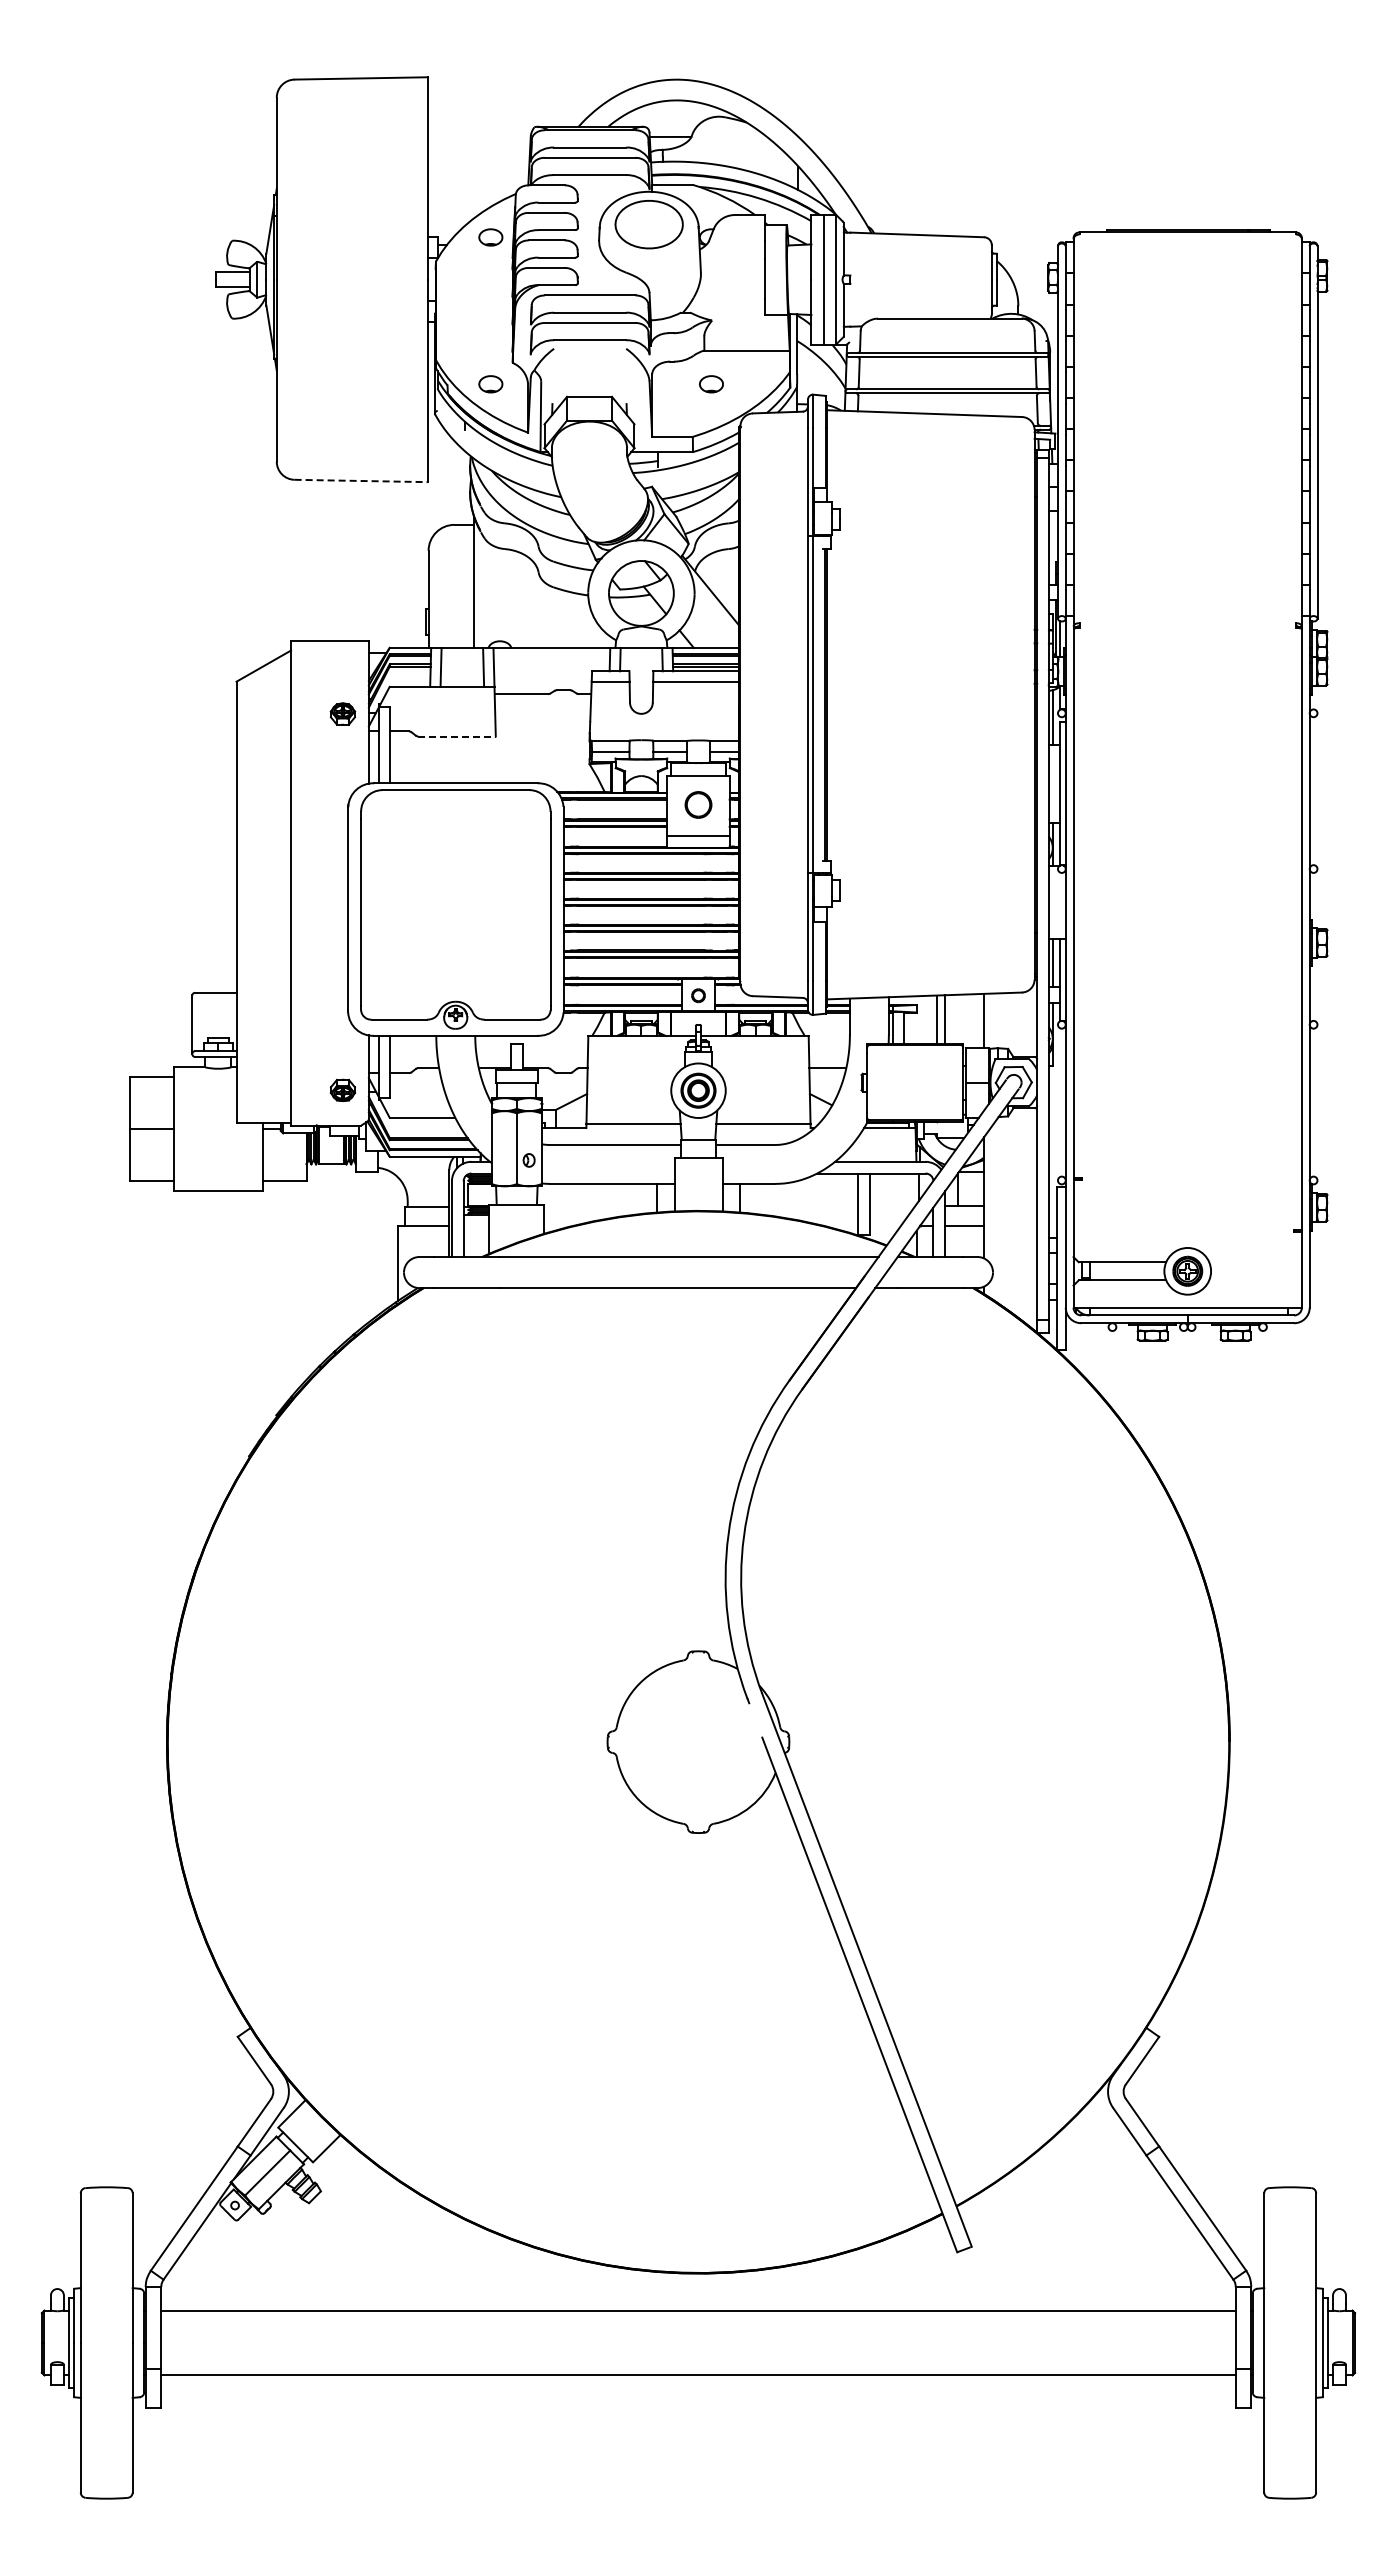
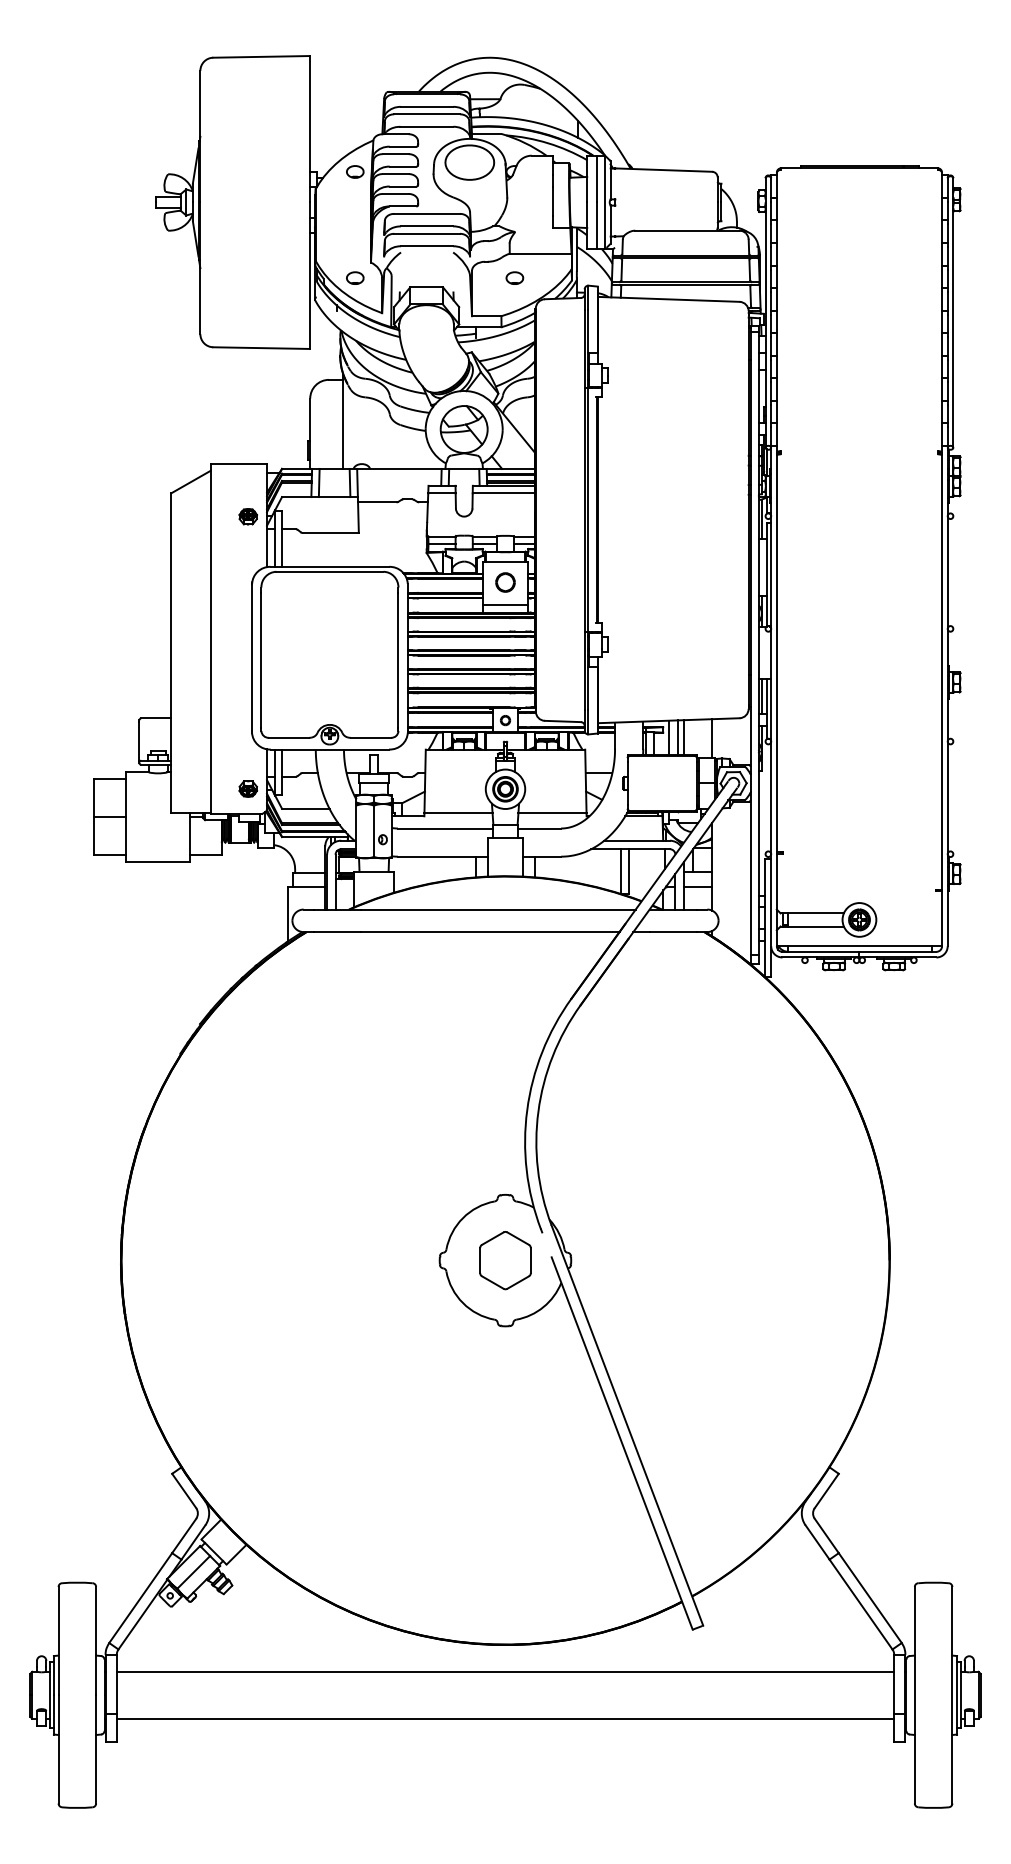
line: (361, 480) -> (261, 347), dashed -> solid
line: (457, 736) -> (331, 532), dashed -> solid
line: (924, 1019) -> (669, 737), added
part: (698, 1741) -> (505, 1260), added

